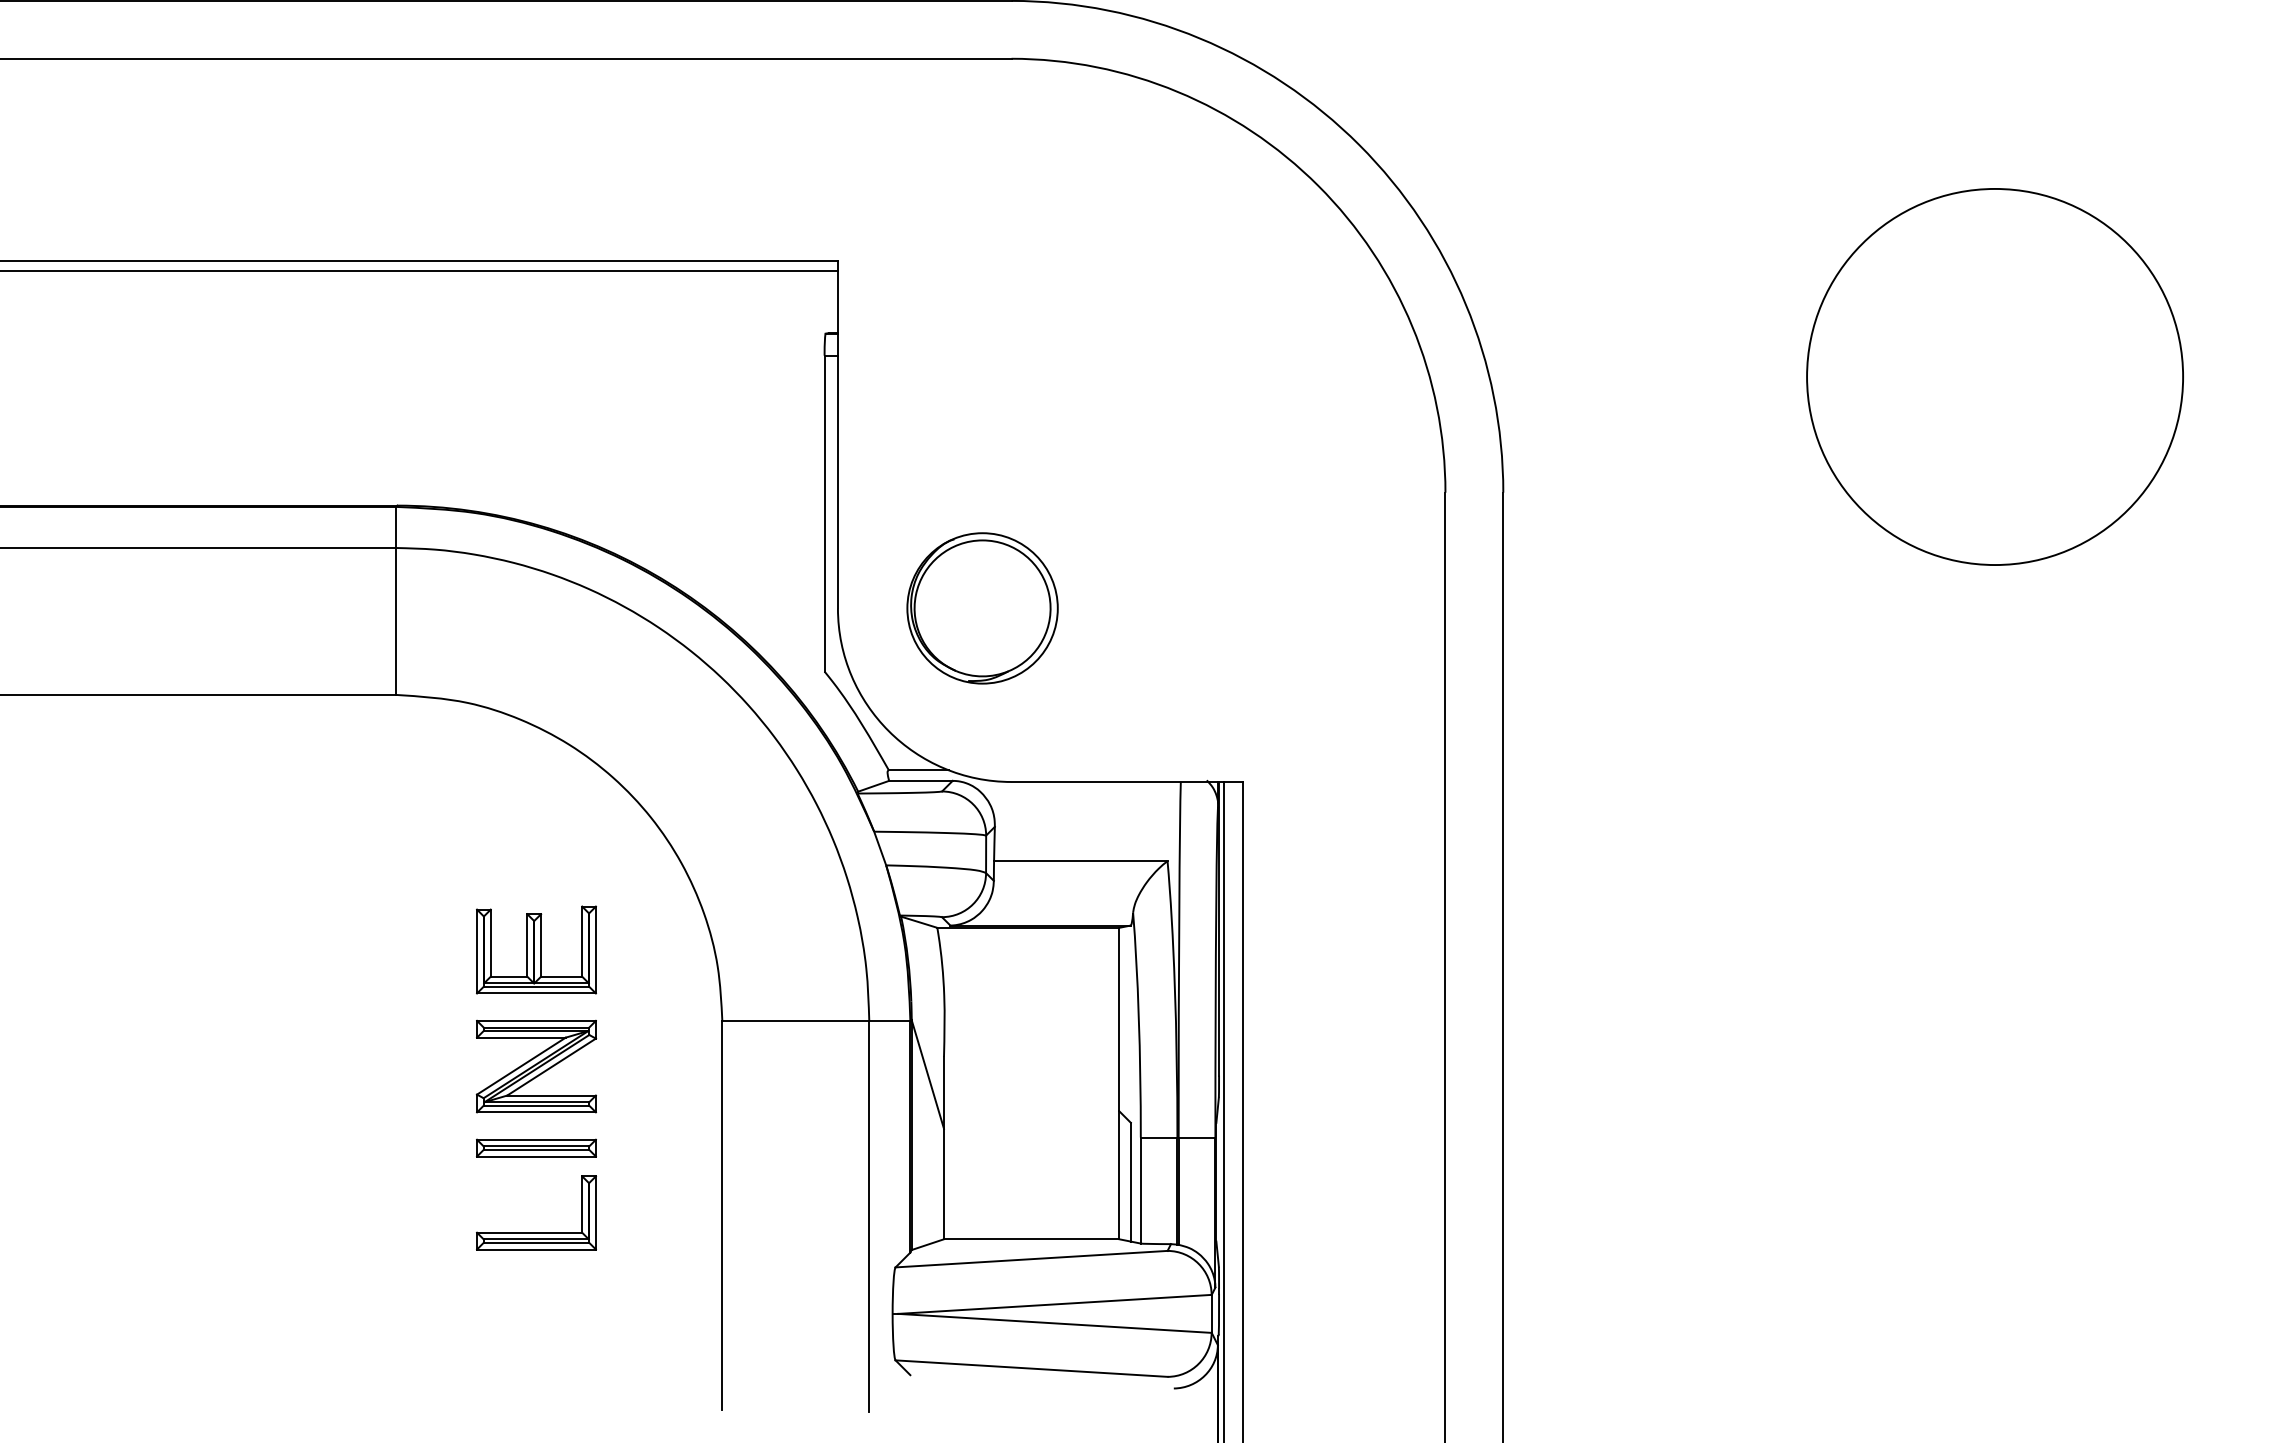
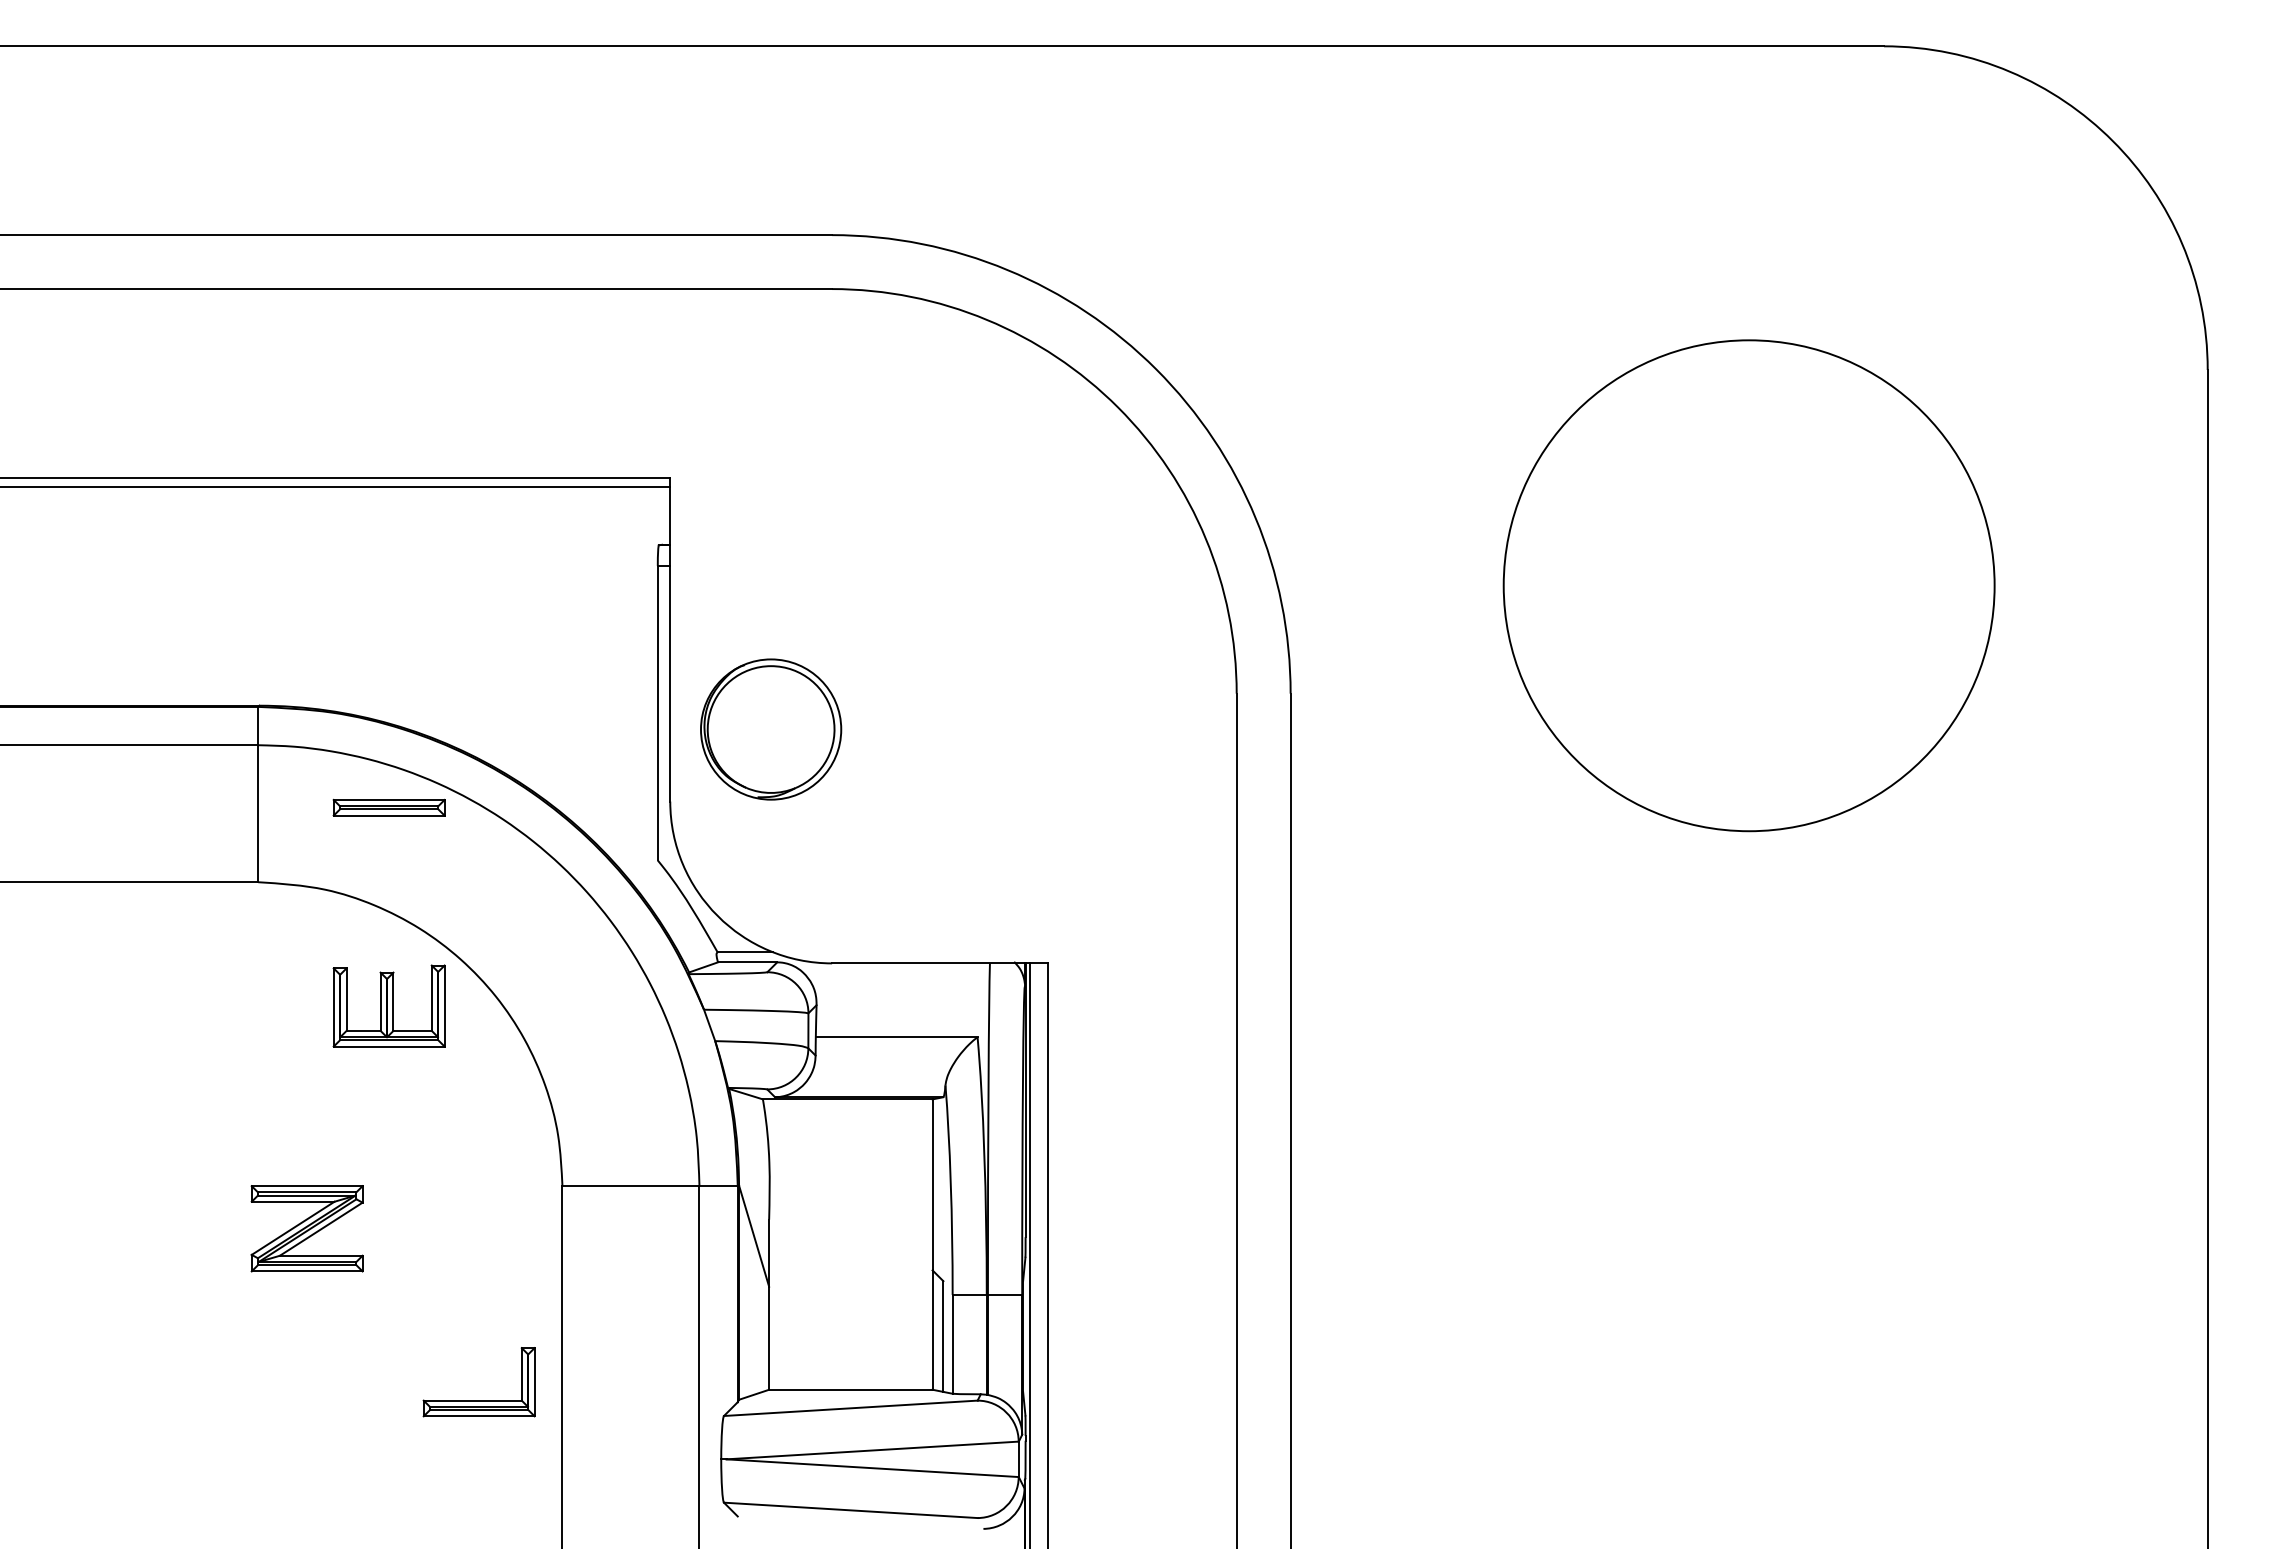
circle: (1994, 376) -> (1748, 585), size x1.4
part: (982, 608) -> (771, 729), moved
part: (535, 949) -> (388, 1005), moved
part: (535, 1066) -> (306, 1228), moved
part: (535, 1147) -> (388, 807), moved
part: (535, 1232) -> (478, 1400), moved

